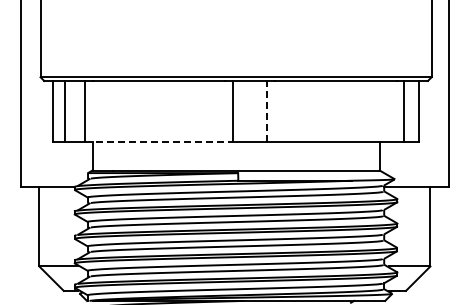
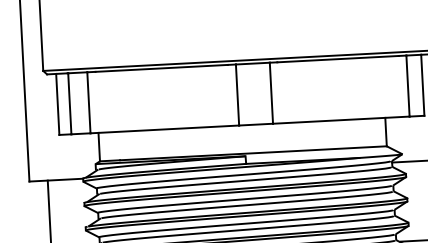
line: (267, 111) -> (271, 93), dashed -> solid
line: (159, 142) -> (165, 129), dashed -> solid

